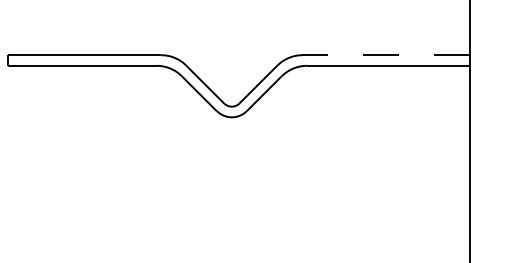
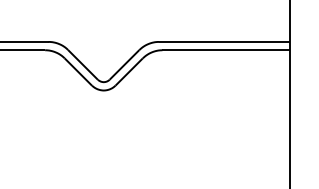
line: (386, 55) -> (224, 42), dashed -> solid

